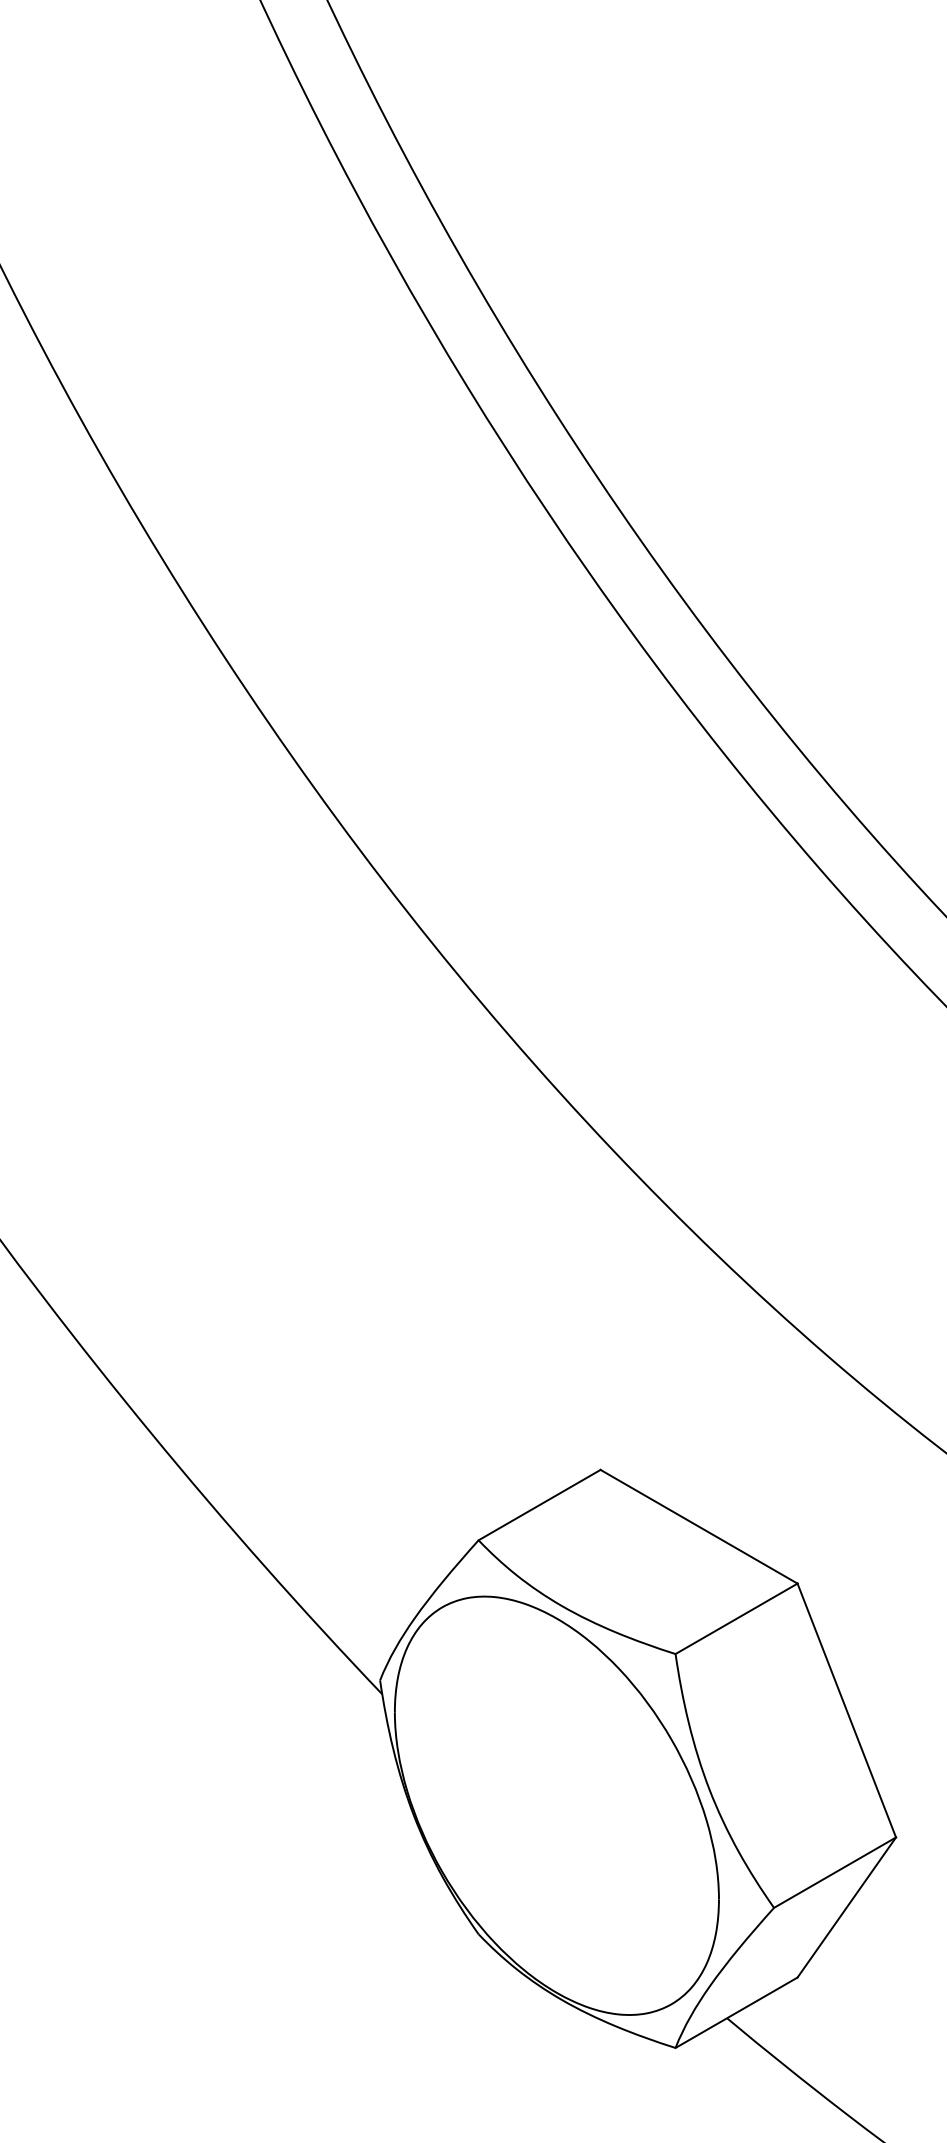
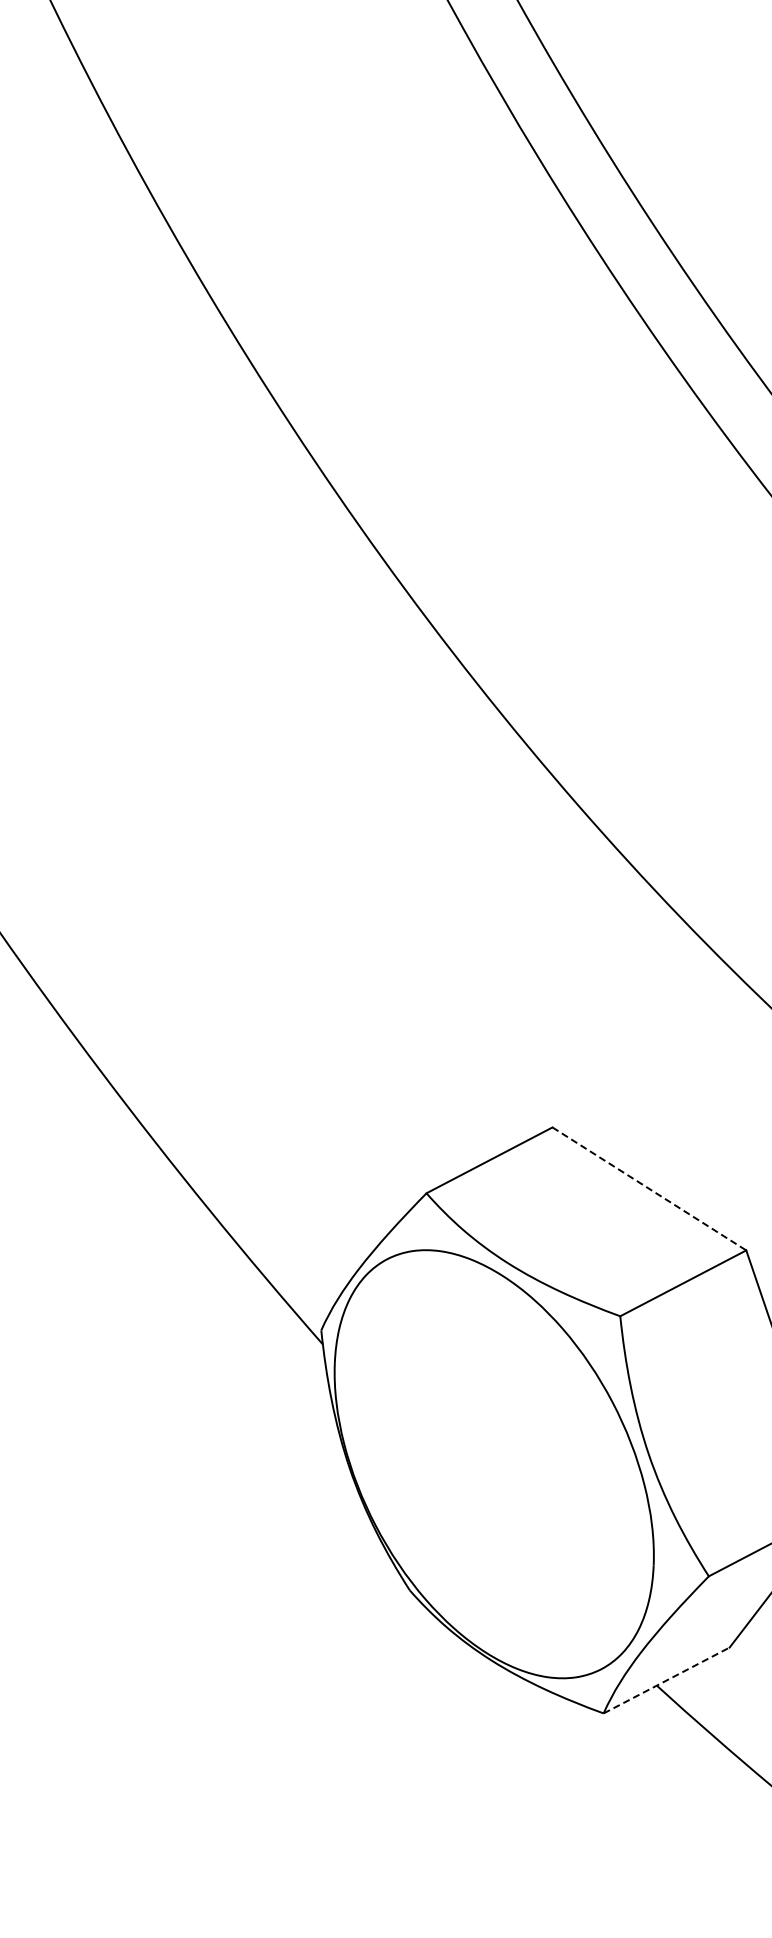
line: (699, 1526) -> (649, 1188), solid -> dashed
line: (737, 2012) -> (667, 1680), solid -> dashed

